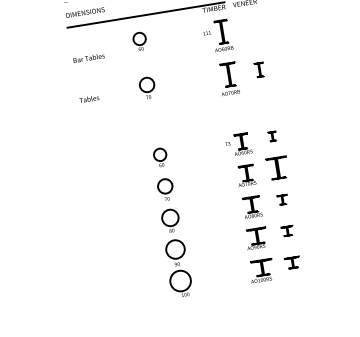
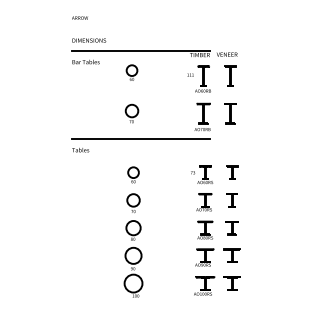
part: (252, 26) -> (230, 75), added
text: (88, 57) -> (85, 61), moved
part: (259, 69) -> (230, 113), size x1.67
text: (89, 99) -> (80, 150), moved
line: (161, 115) -> (140, 139), added
part: (272, 136) -> (232, 172), size x1.67
part: (276, 168) -> (231, 200), size x0.71
part: (281, 200) -> (231, 228), size x1.67
part: (286, 231) -> (231, 255), size x1.67
part: (292, 262) -> (231, 283), size x1.43

